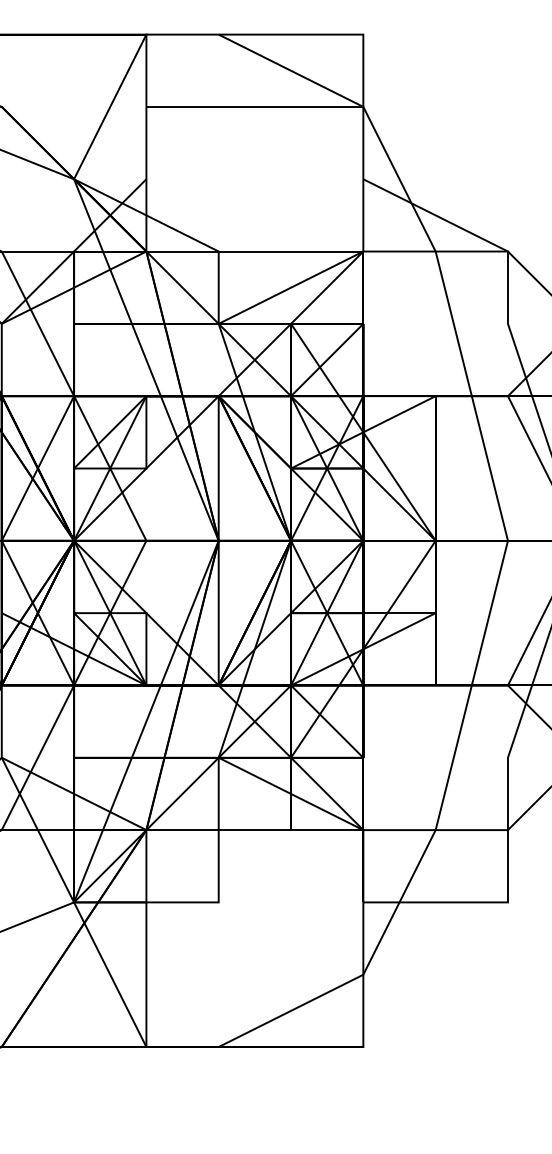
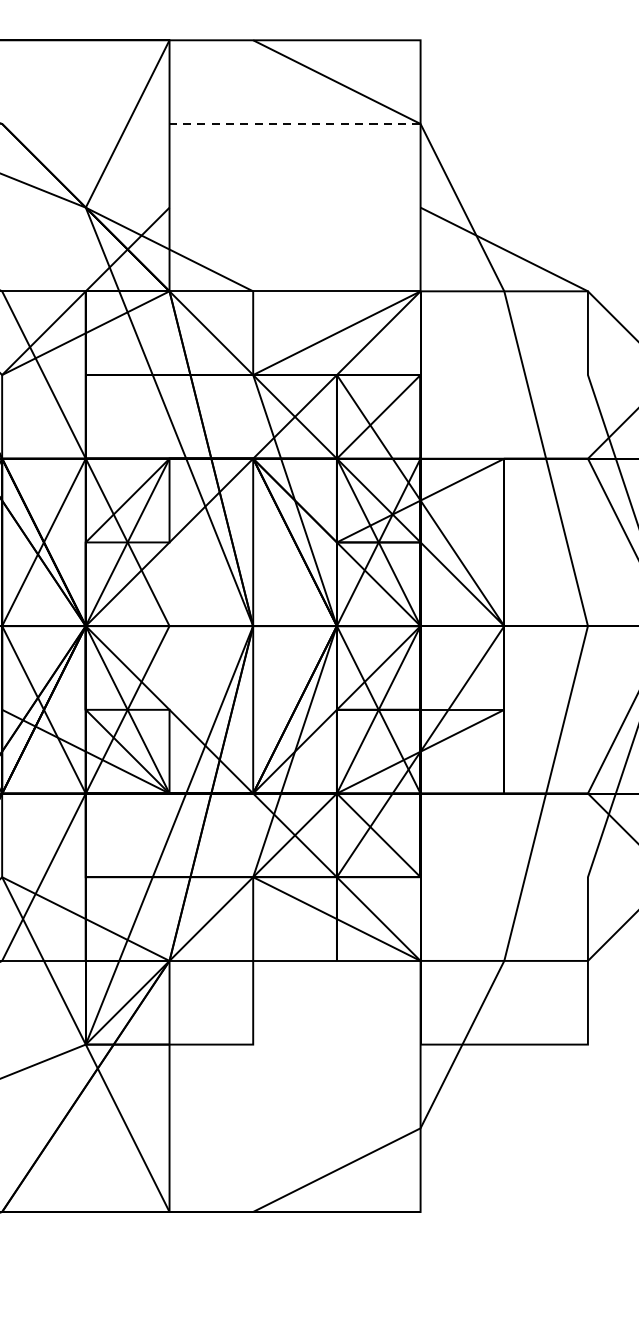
line: (254, 106) -> (294, 123), solid -> dashed

